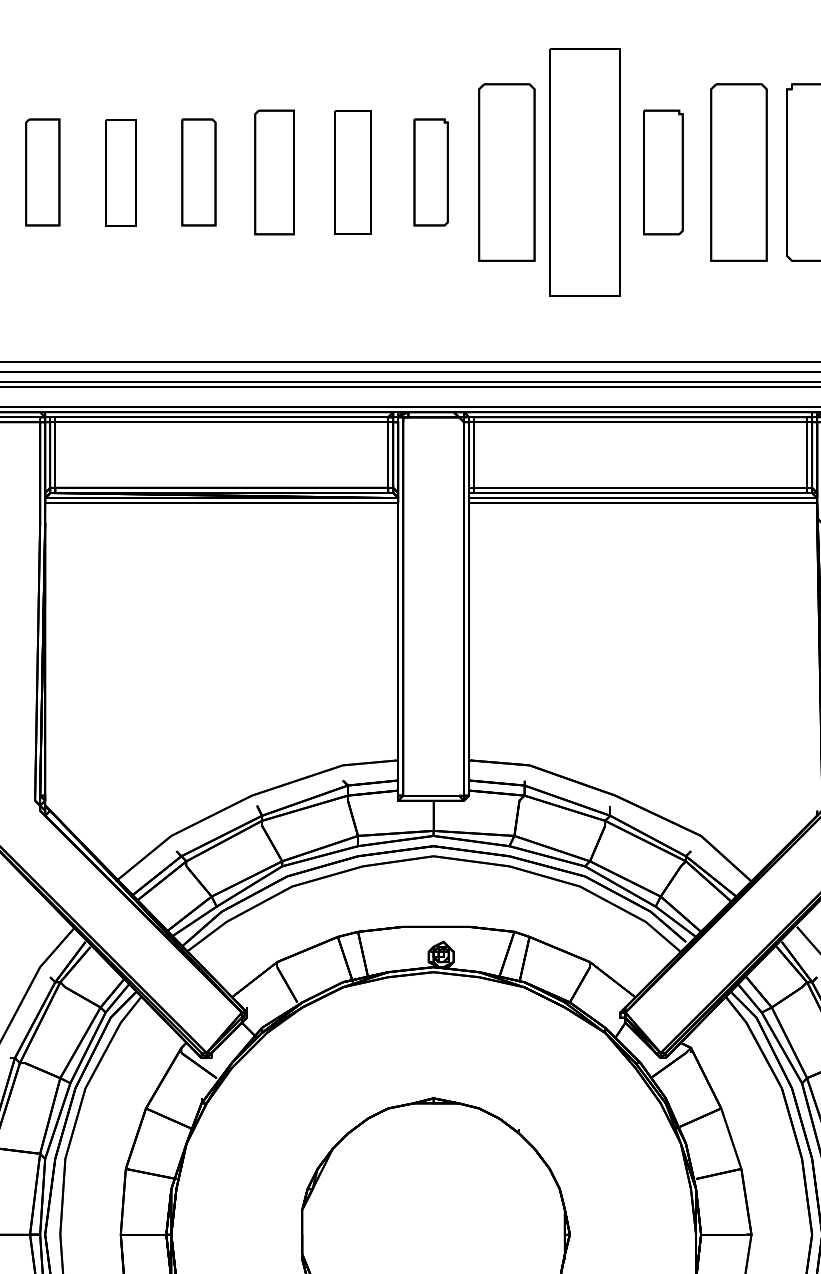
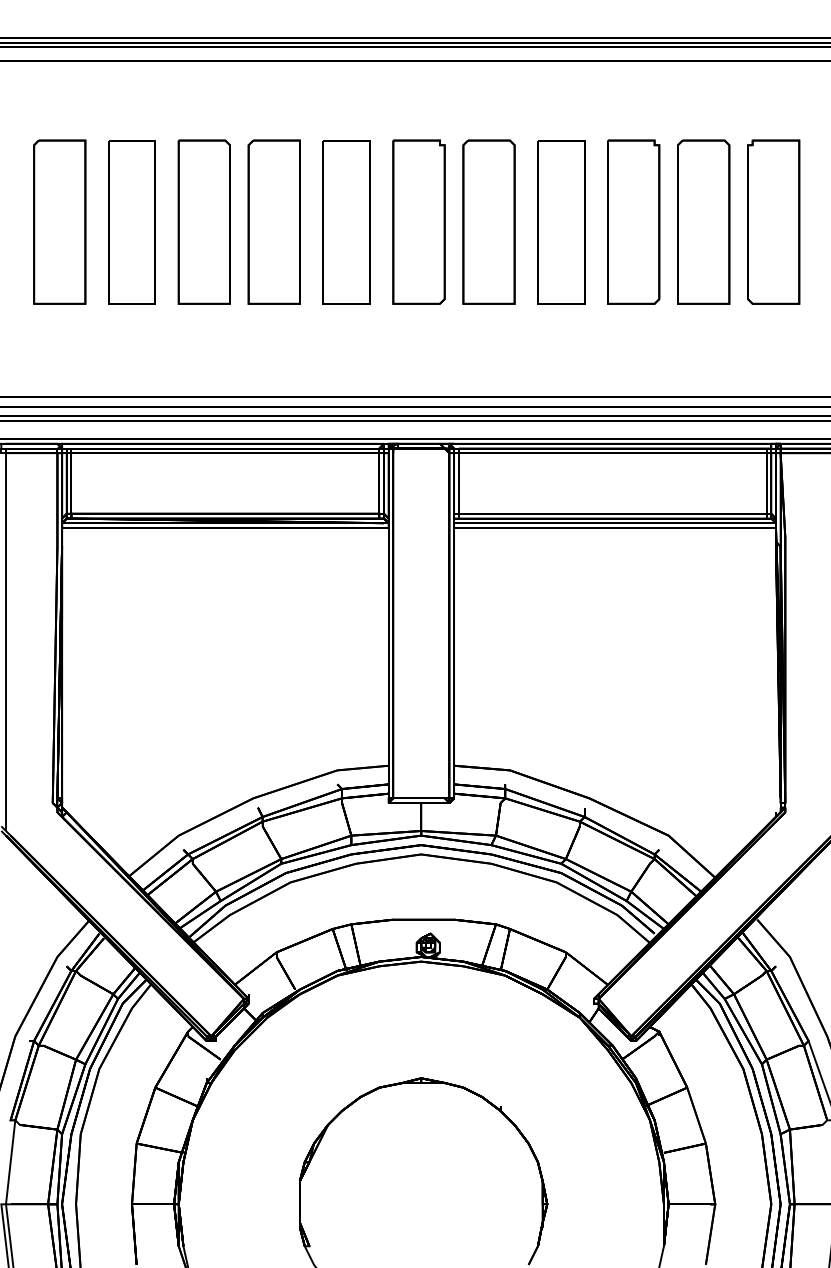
part: (42, 171) -> (59, 221), size x1.67
part: (198, 171) -> (203, 221), size x1.67
part: (273, 171) -> (273, 221), size x1.43
part: (430, 171) -> (418, 221), size x1.67
part: (663, 171) -> (633, 221), size x1.43
part: (120, 172) -> (131, 222), size x1.67
part: (352, 172) -> (346, 222), size x1.43
part: (585, 172) -> (561, 222), size x0.71

